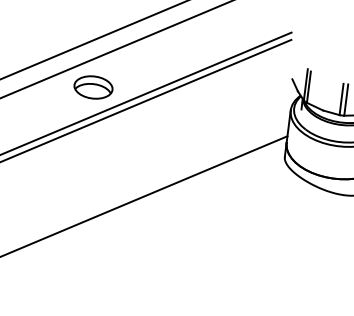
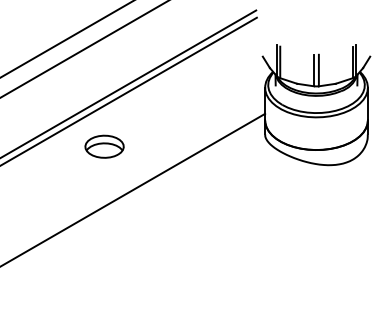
part: (93, 87) -> (104, 146), moved

